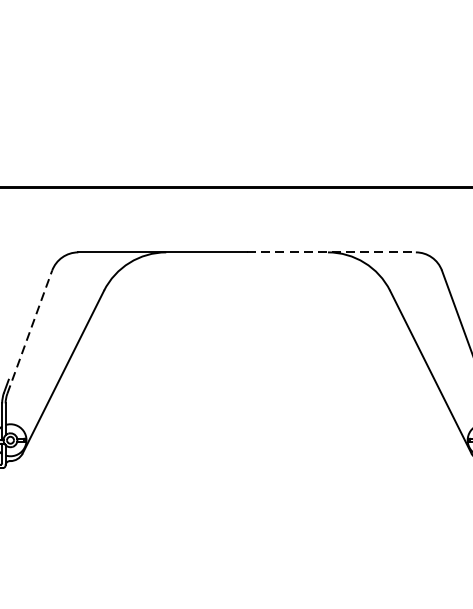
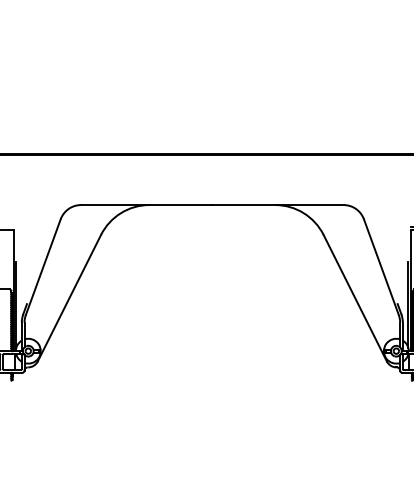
line: (330, 252) -> (277, 205), dashed -> solid
line: (30, 332) -> (43, 267), dashed -> solid

